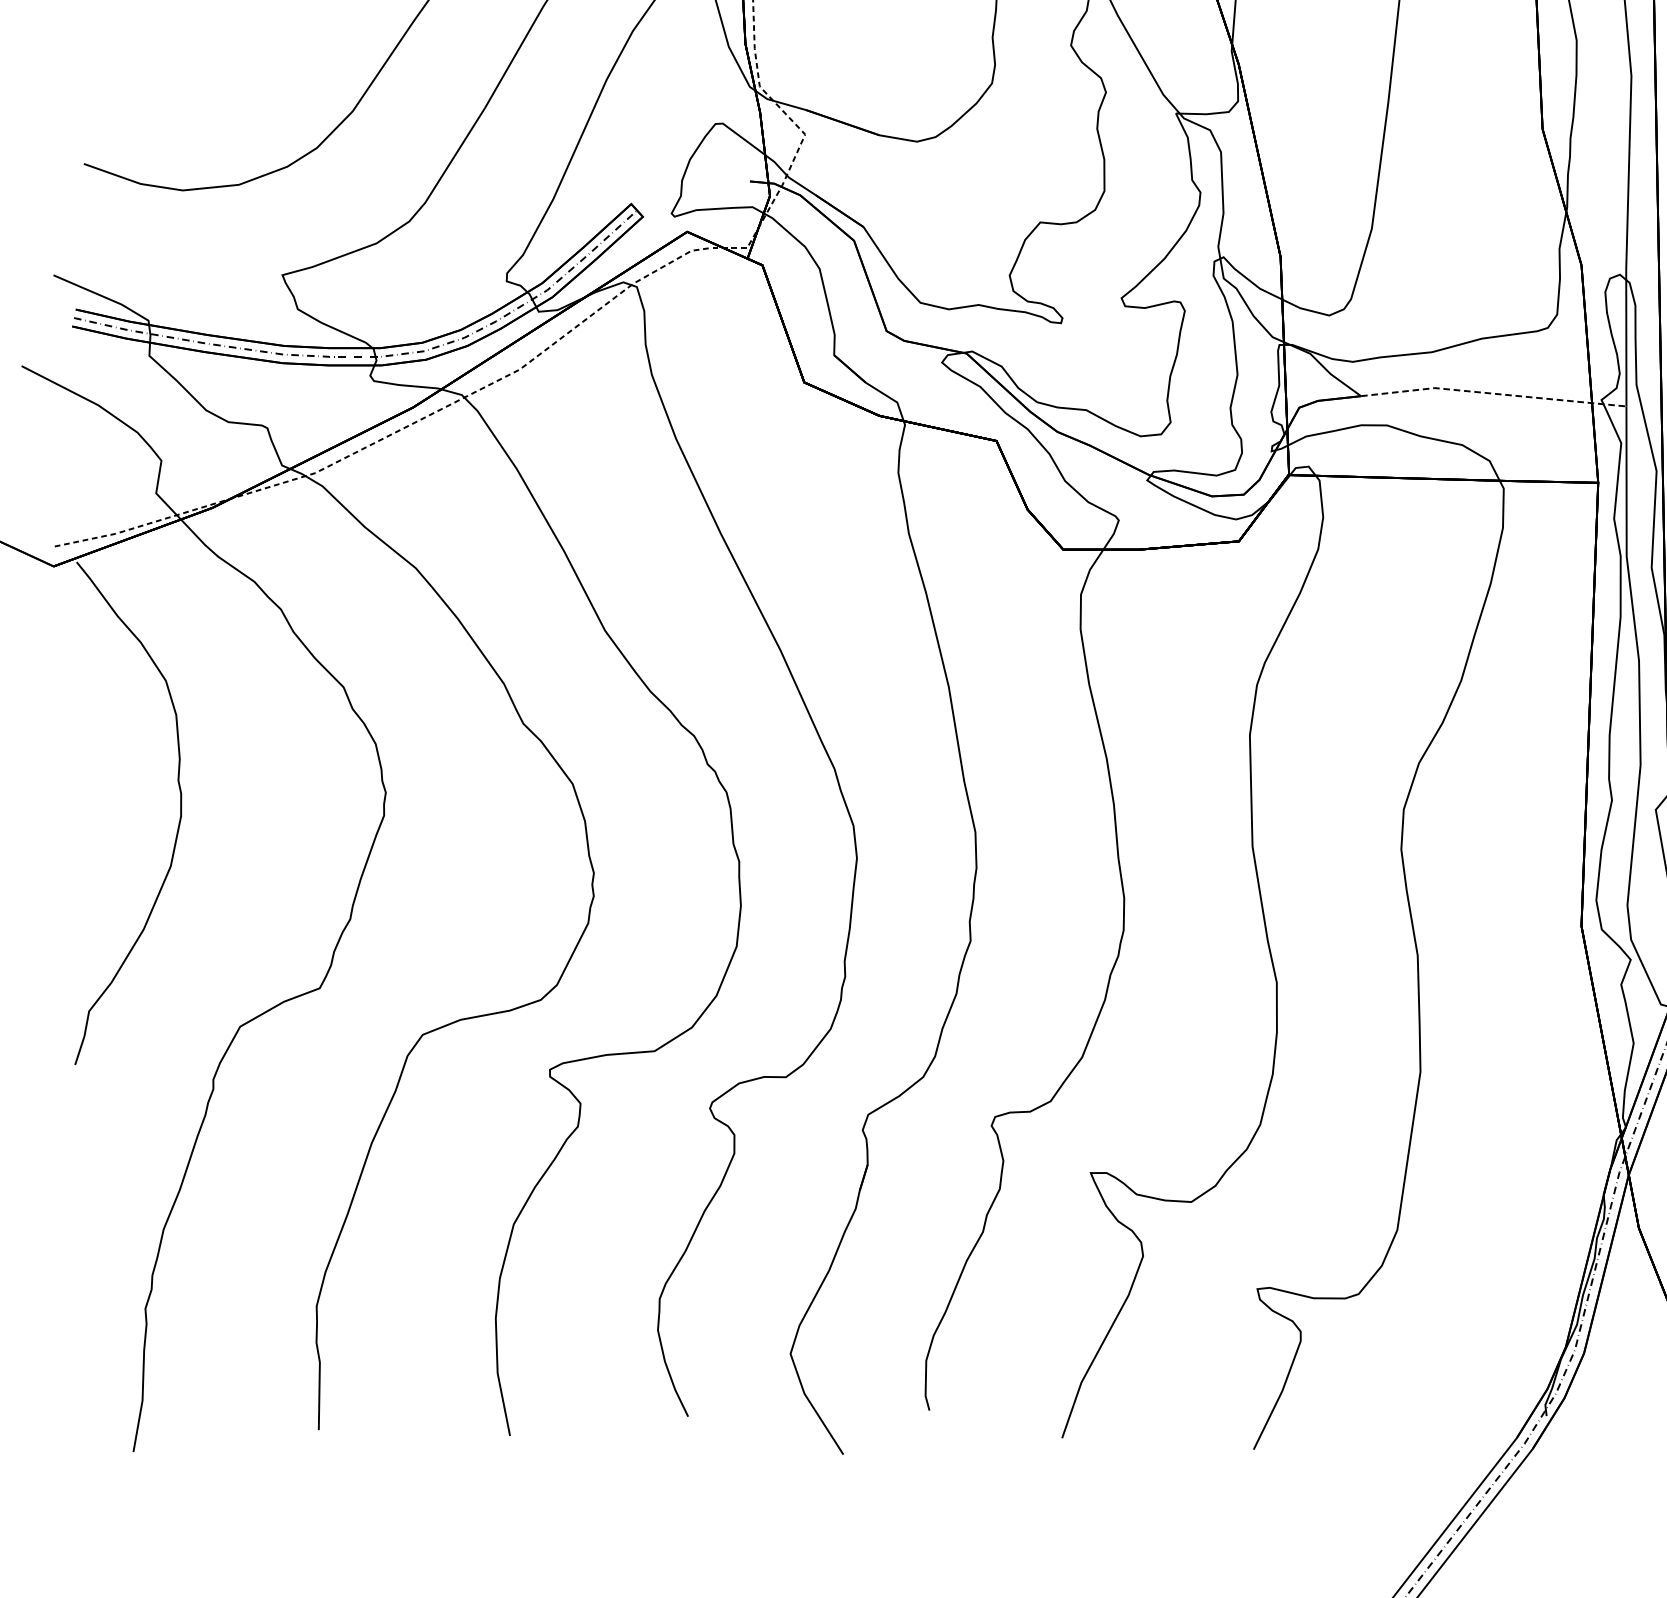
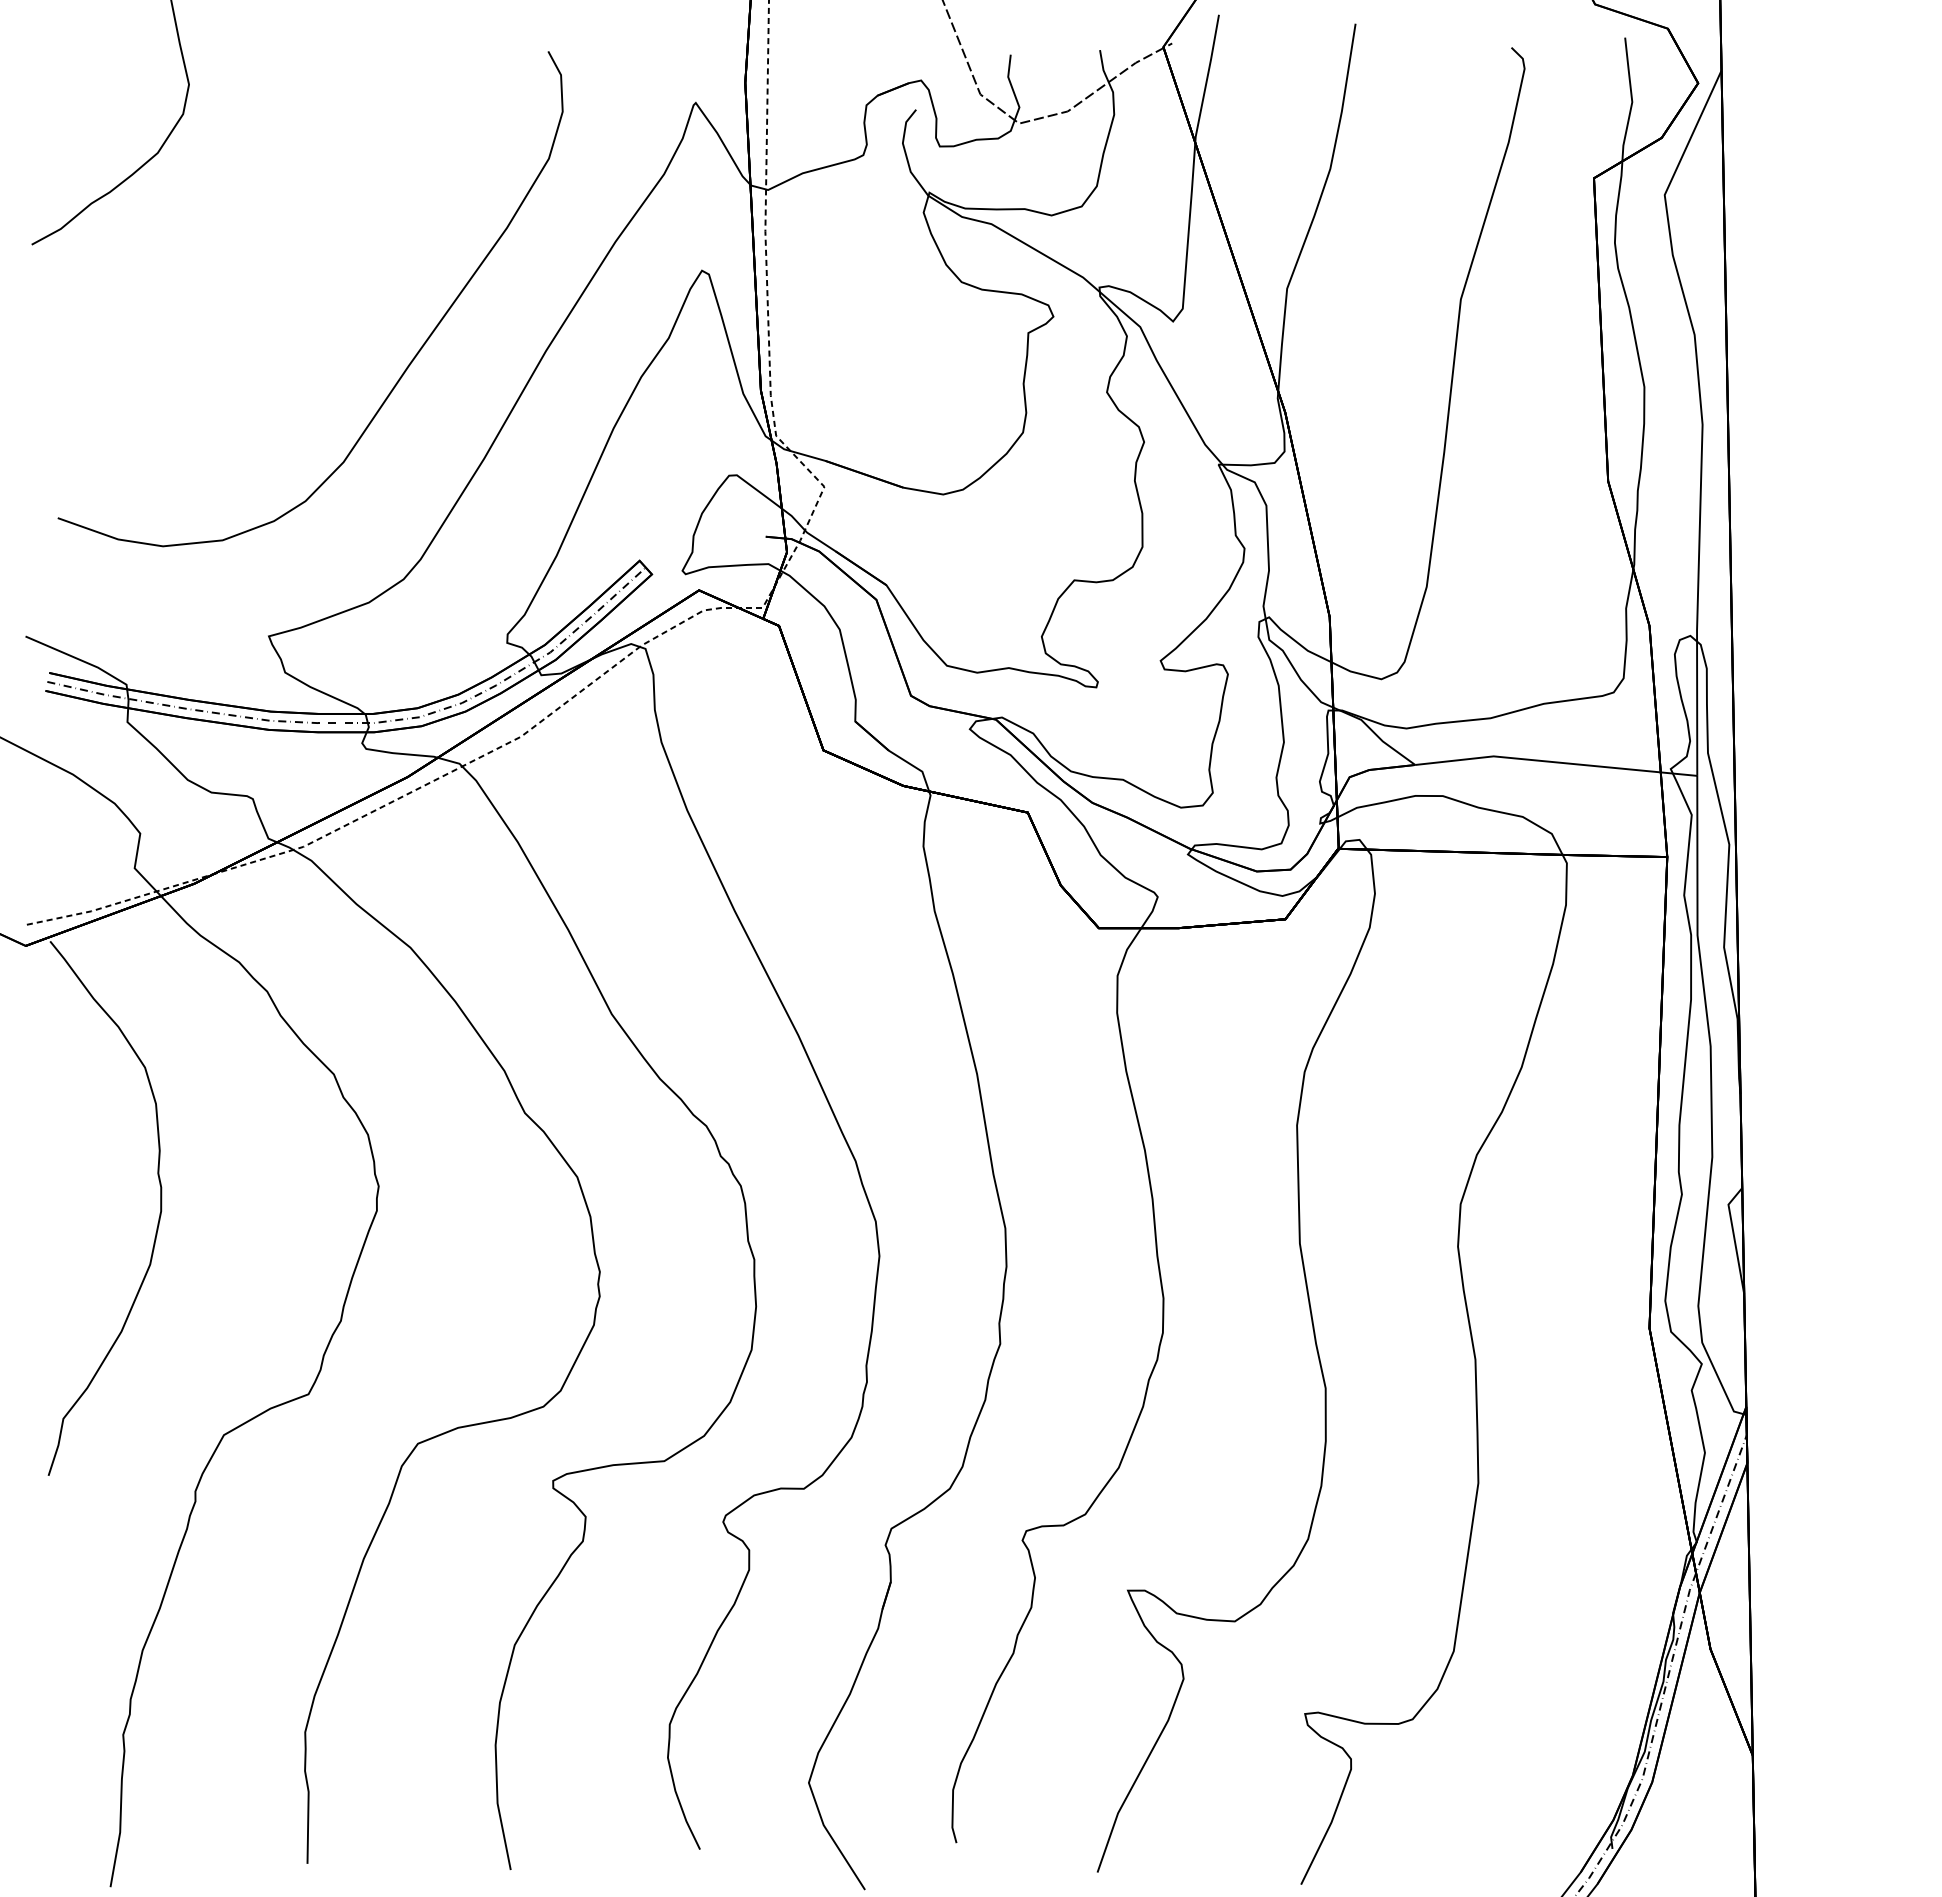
line: (1493, 393) -> (1556, 762), dashed -> solid

